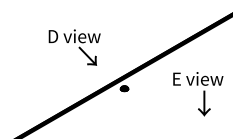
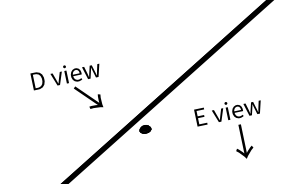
text: (198, 94) -> (233, 131), moved

